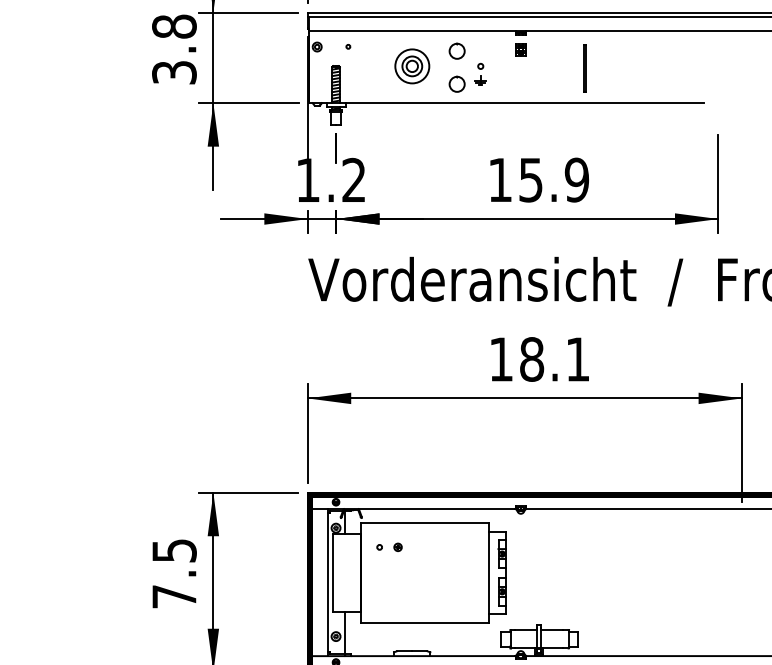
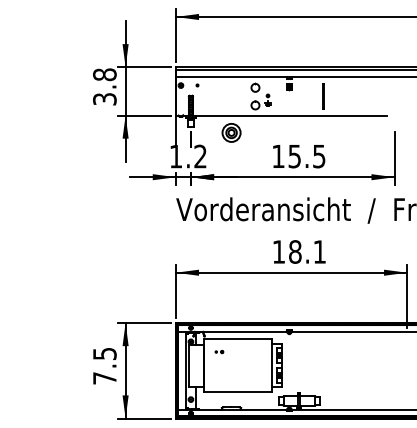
part: (412, 65) -> (231, 132), moved
text: (575, 178) -> (318, 155), 15.9 -> 15.5
part: (389, 546) -> (219, 351), size x0.6

